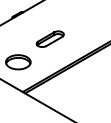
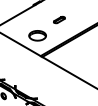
part: (50, 38) -> (59, 19), size x0.6

